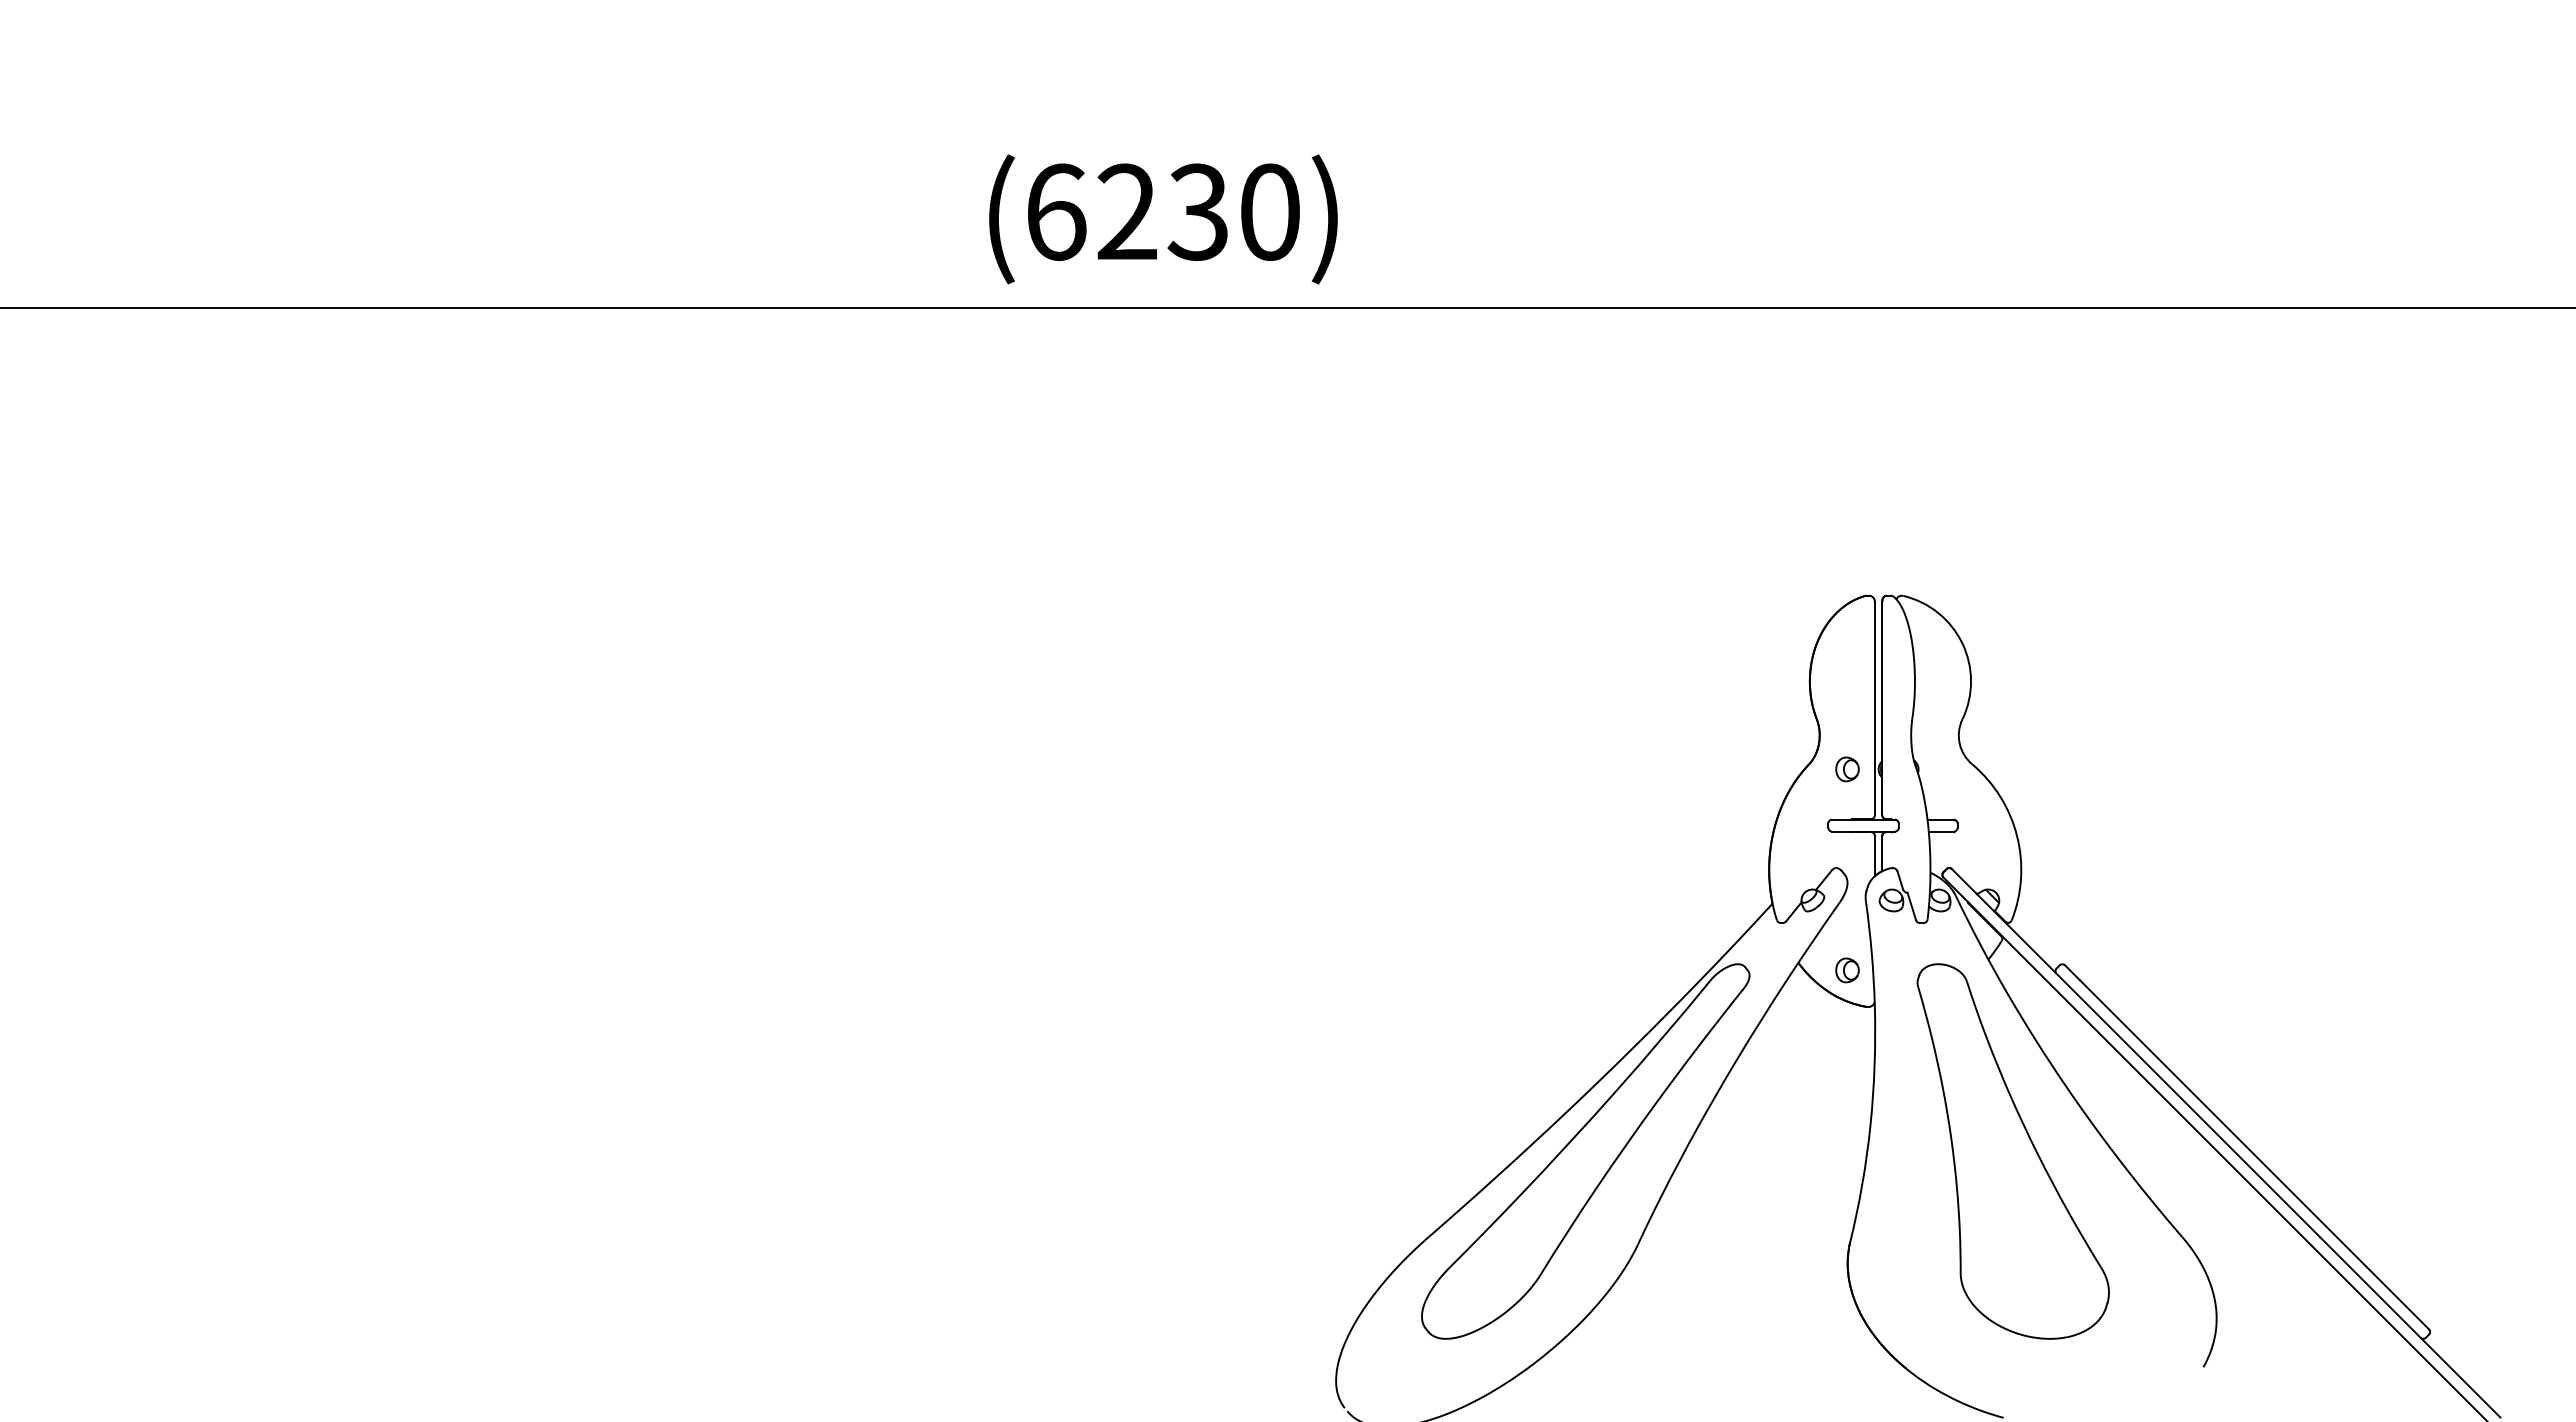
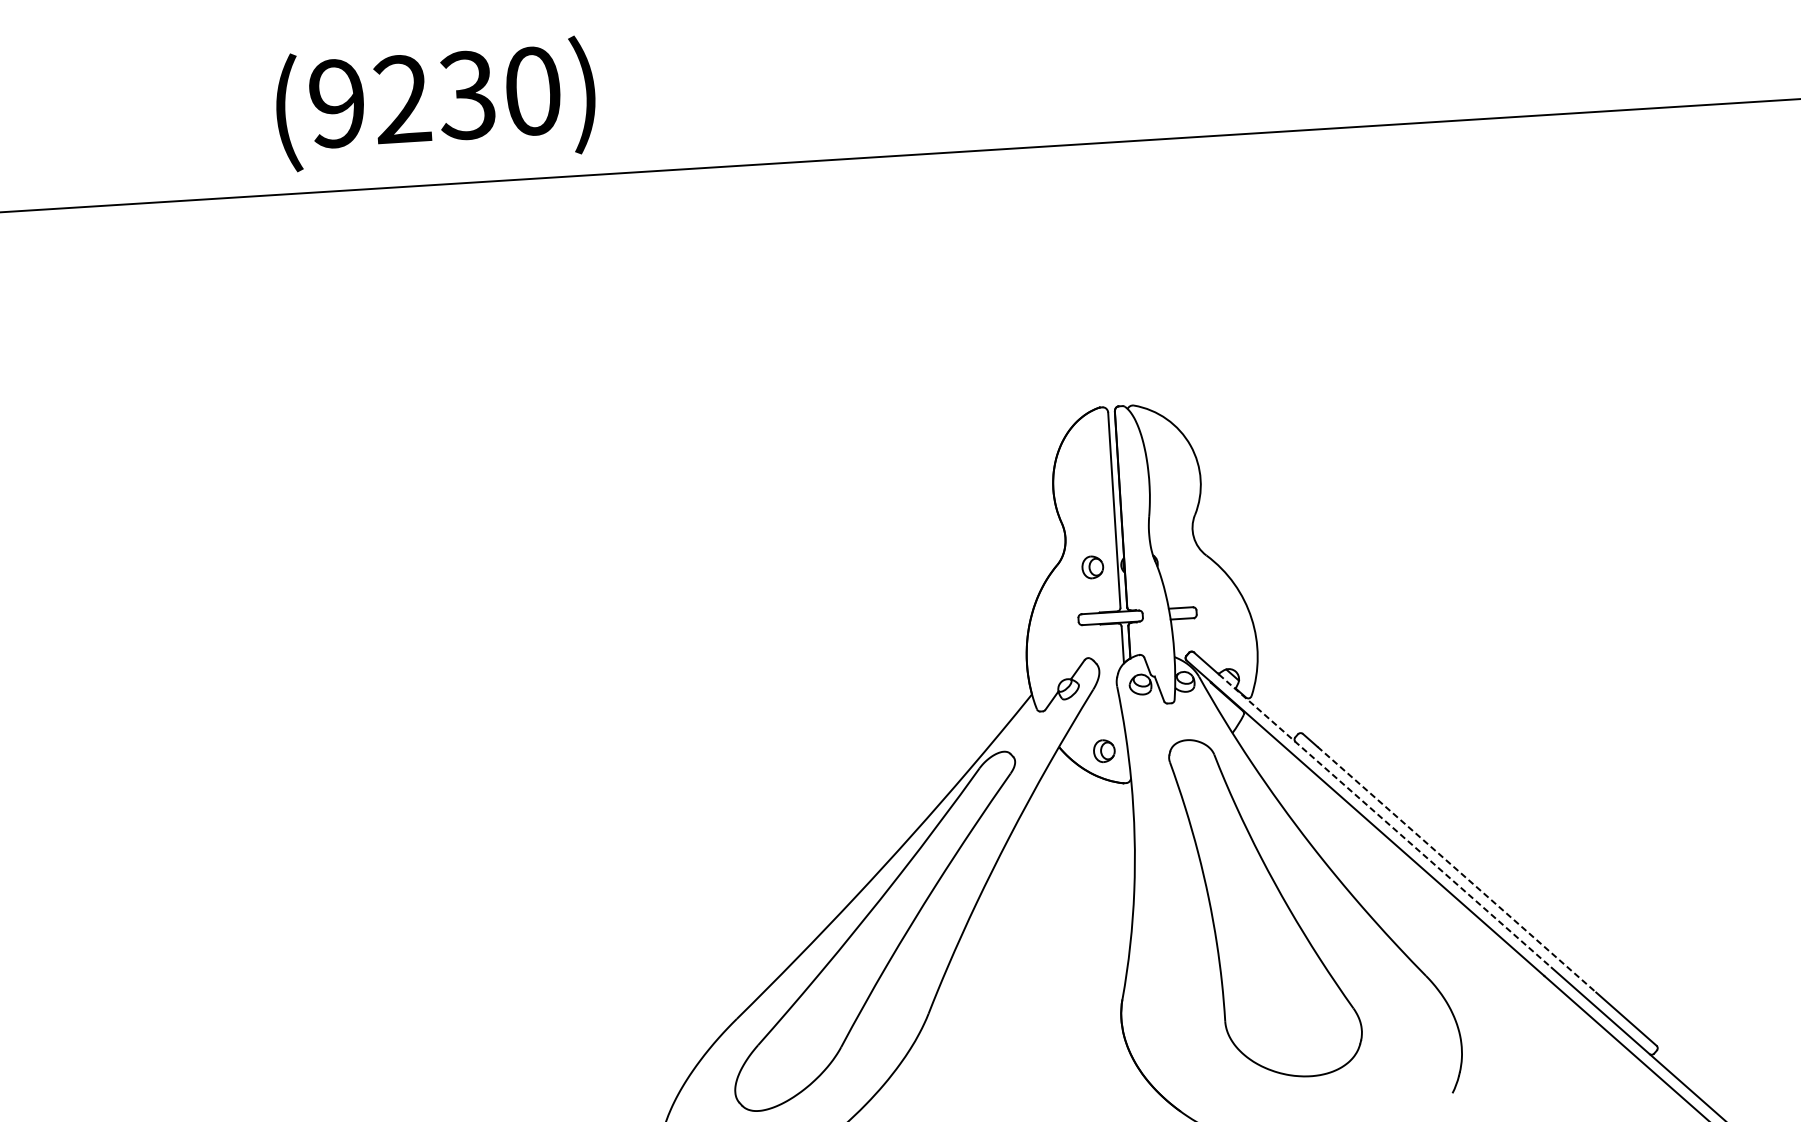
text: (1056, 211) -> (337, 102), (6230) -> (9230)
line: (2149, 1066) -> (1385, 821), solid -> dashed
line: (2223, 1123) -> (1456, 869), solid -> dashed

